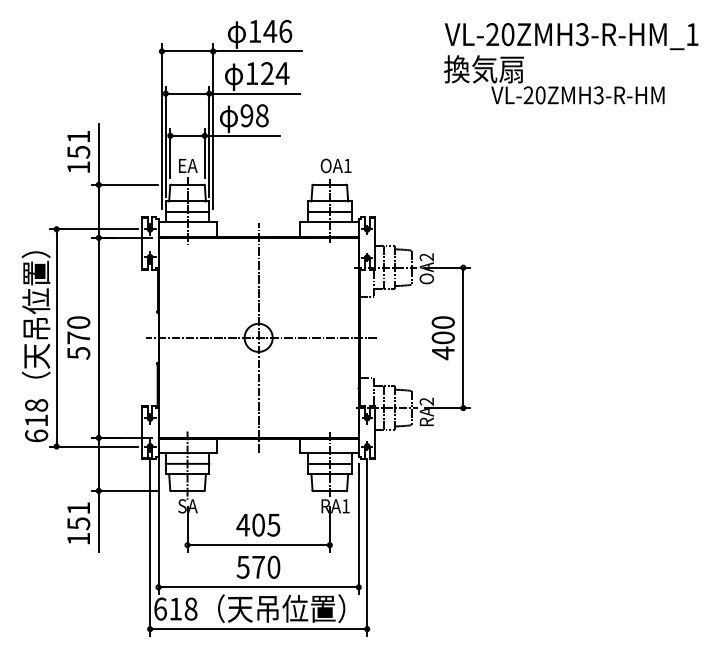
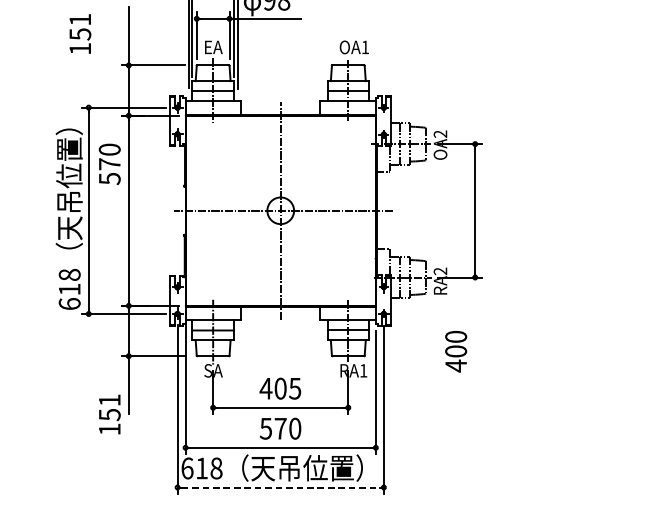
text: (78, 151) -> (80, 33), moved
text: (78, 337) -> (109, 163), moved
text: (442, 338) -> (455, 352), moved
text: (78, 523) -> (109, 414), moved
line: (259, 629) -> (281, 487), solid -> dashed

